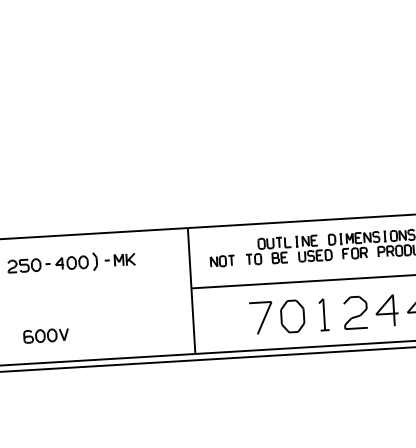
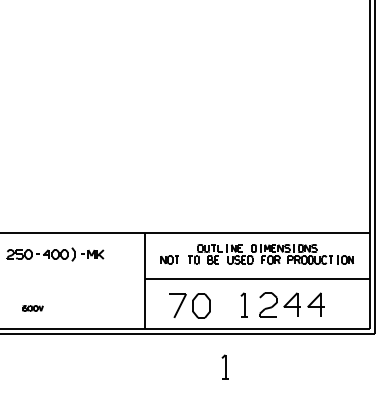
part: (276, 316) -> (189, 305), moved
part: (45, 335) -> (32, 308), size x0.6
part: (302, 397) -> (224, 366), added

